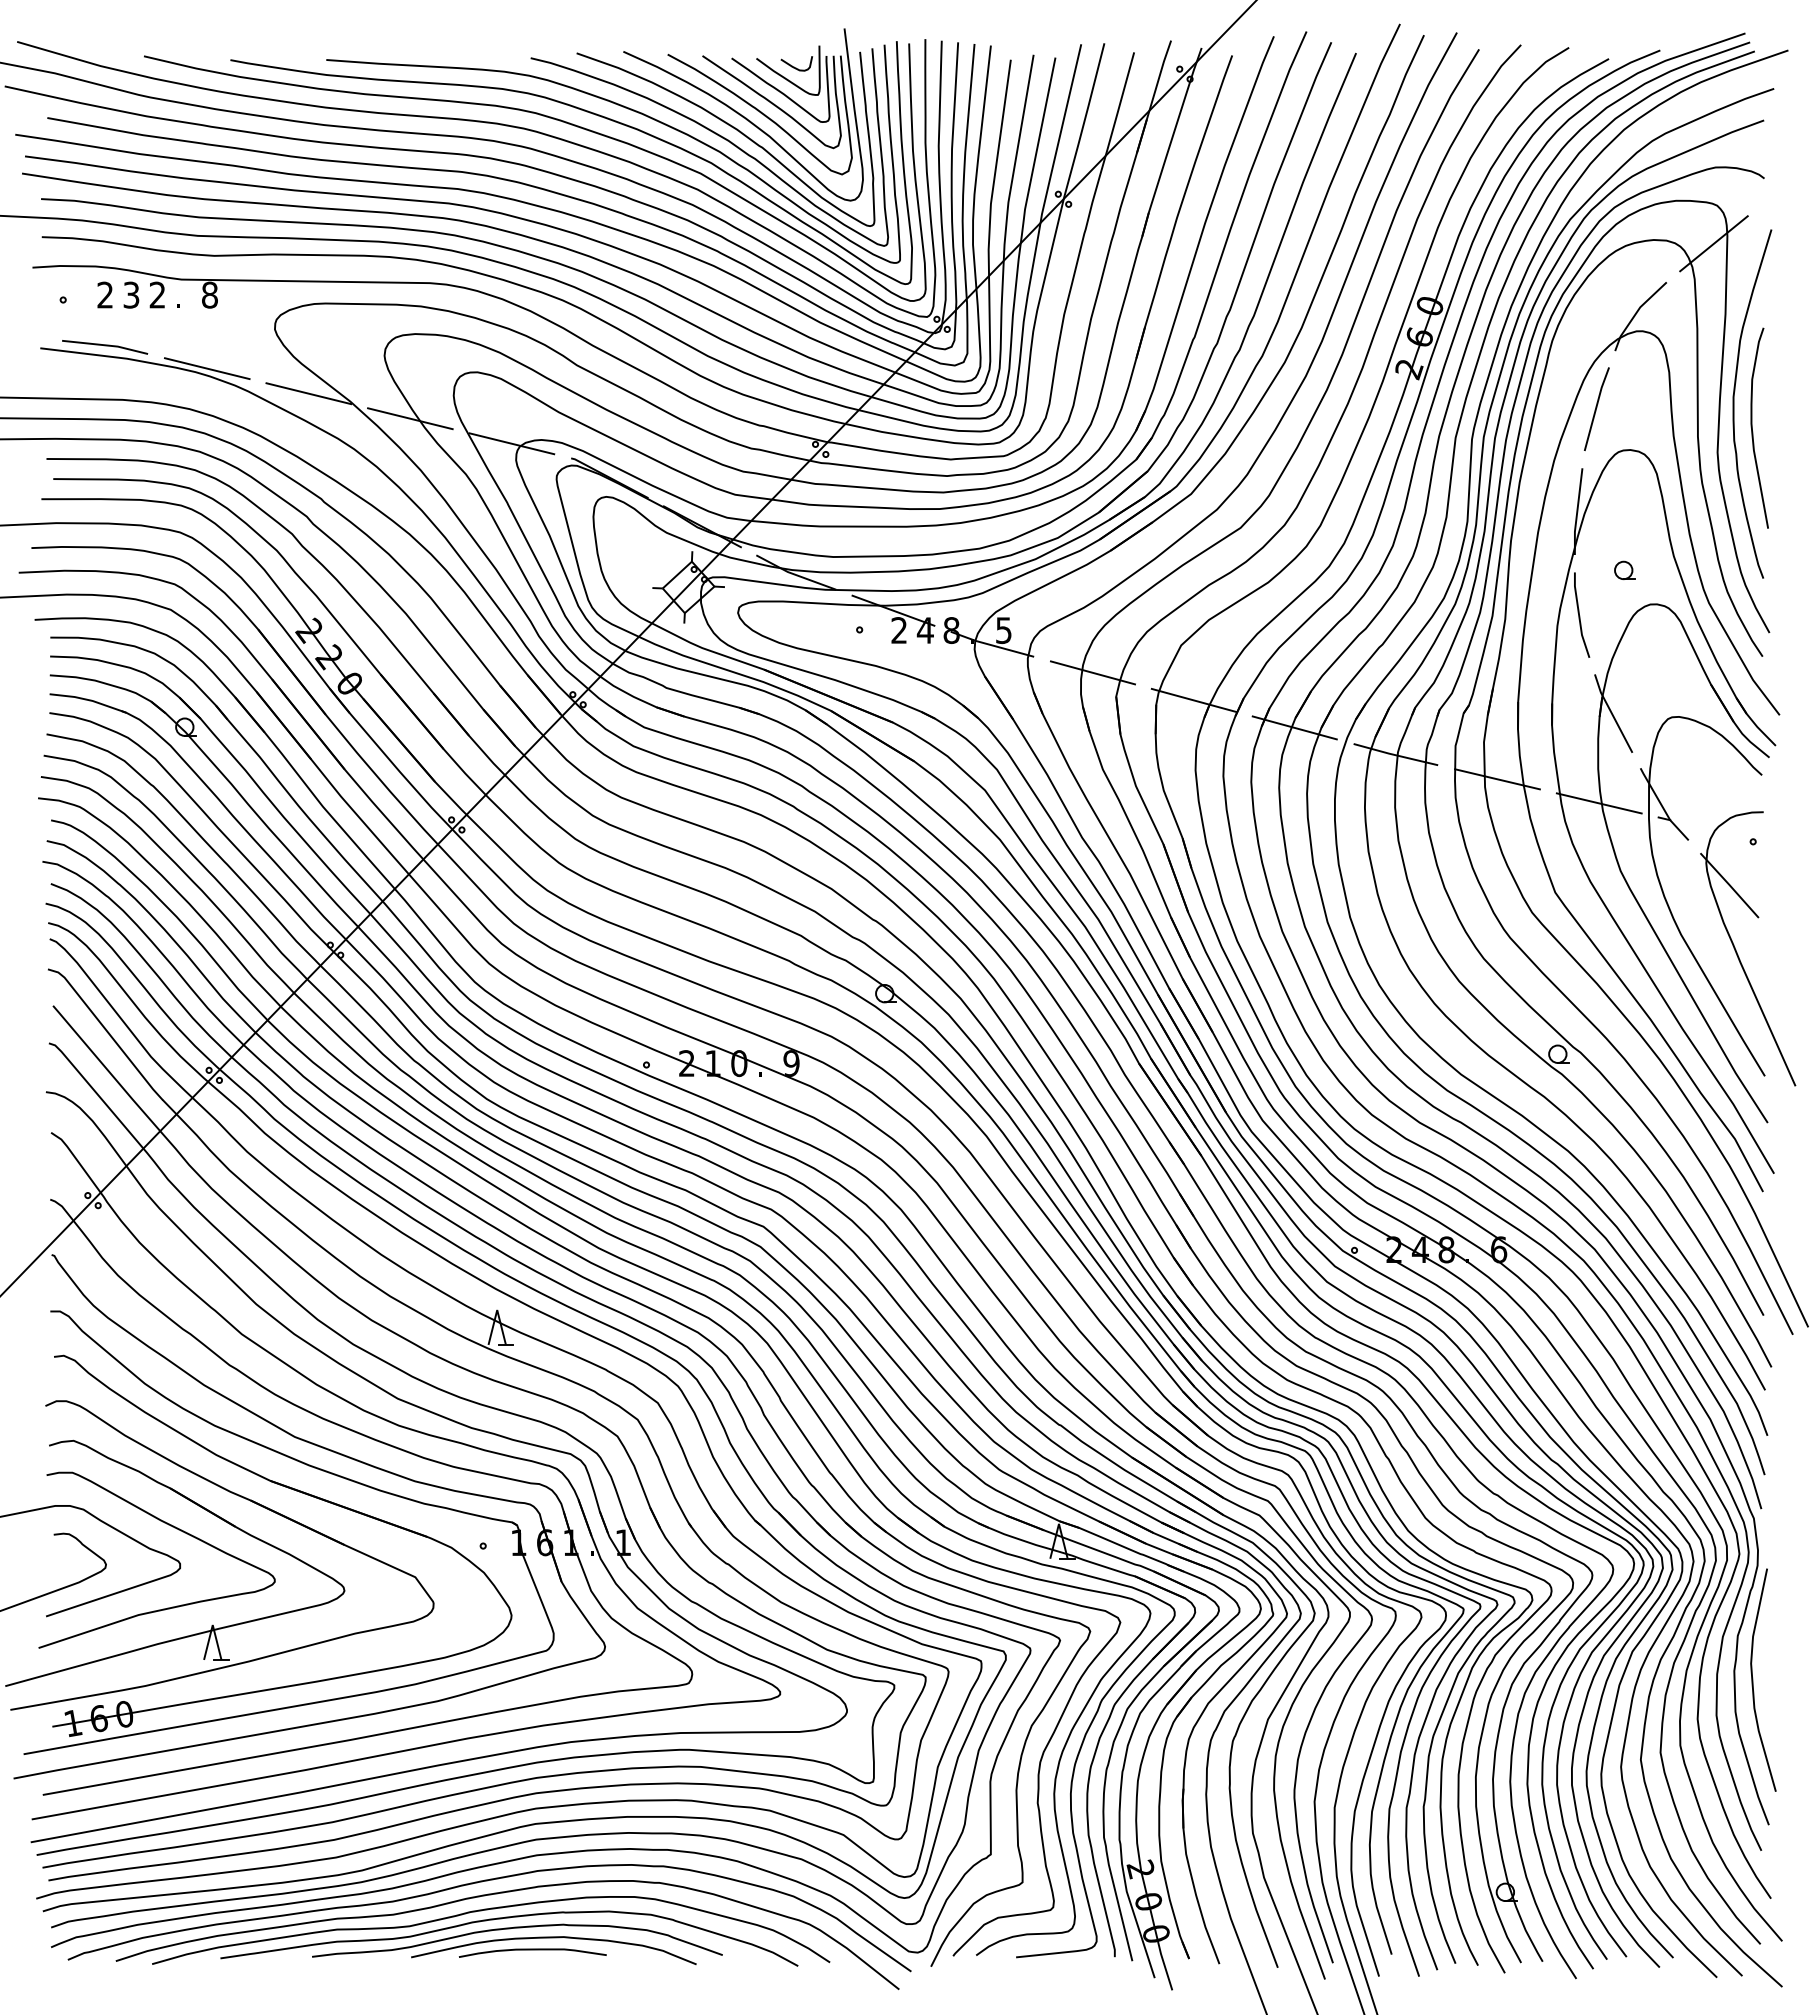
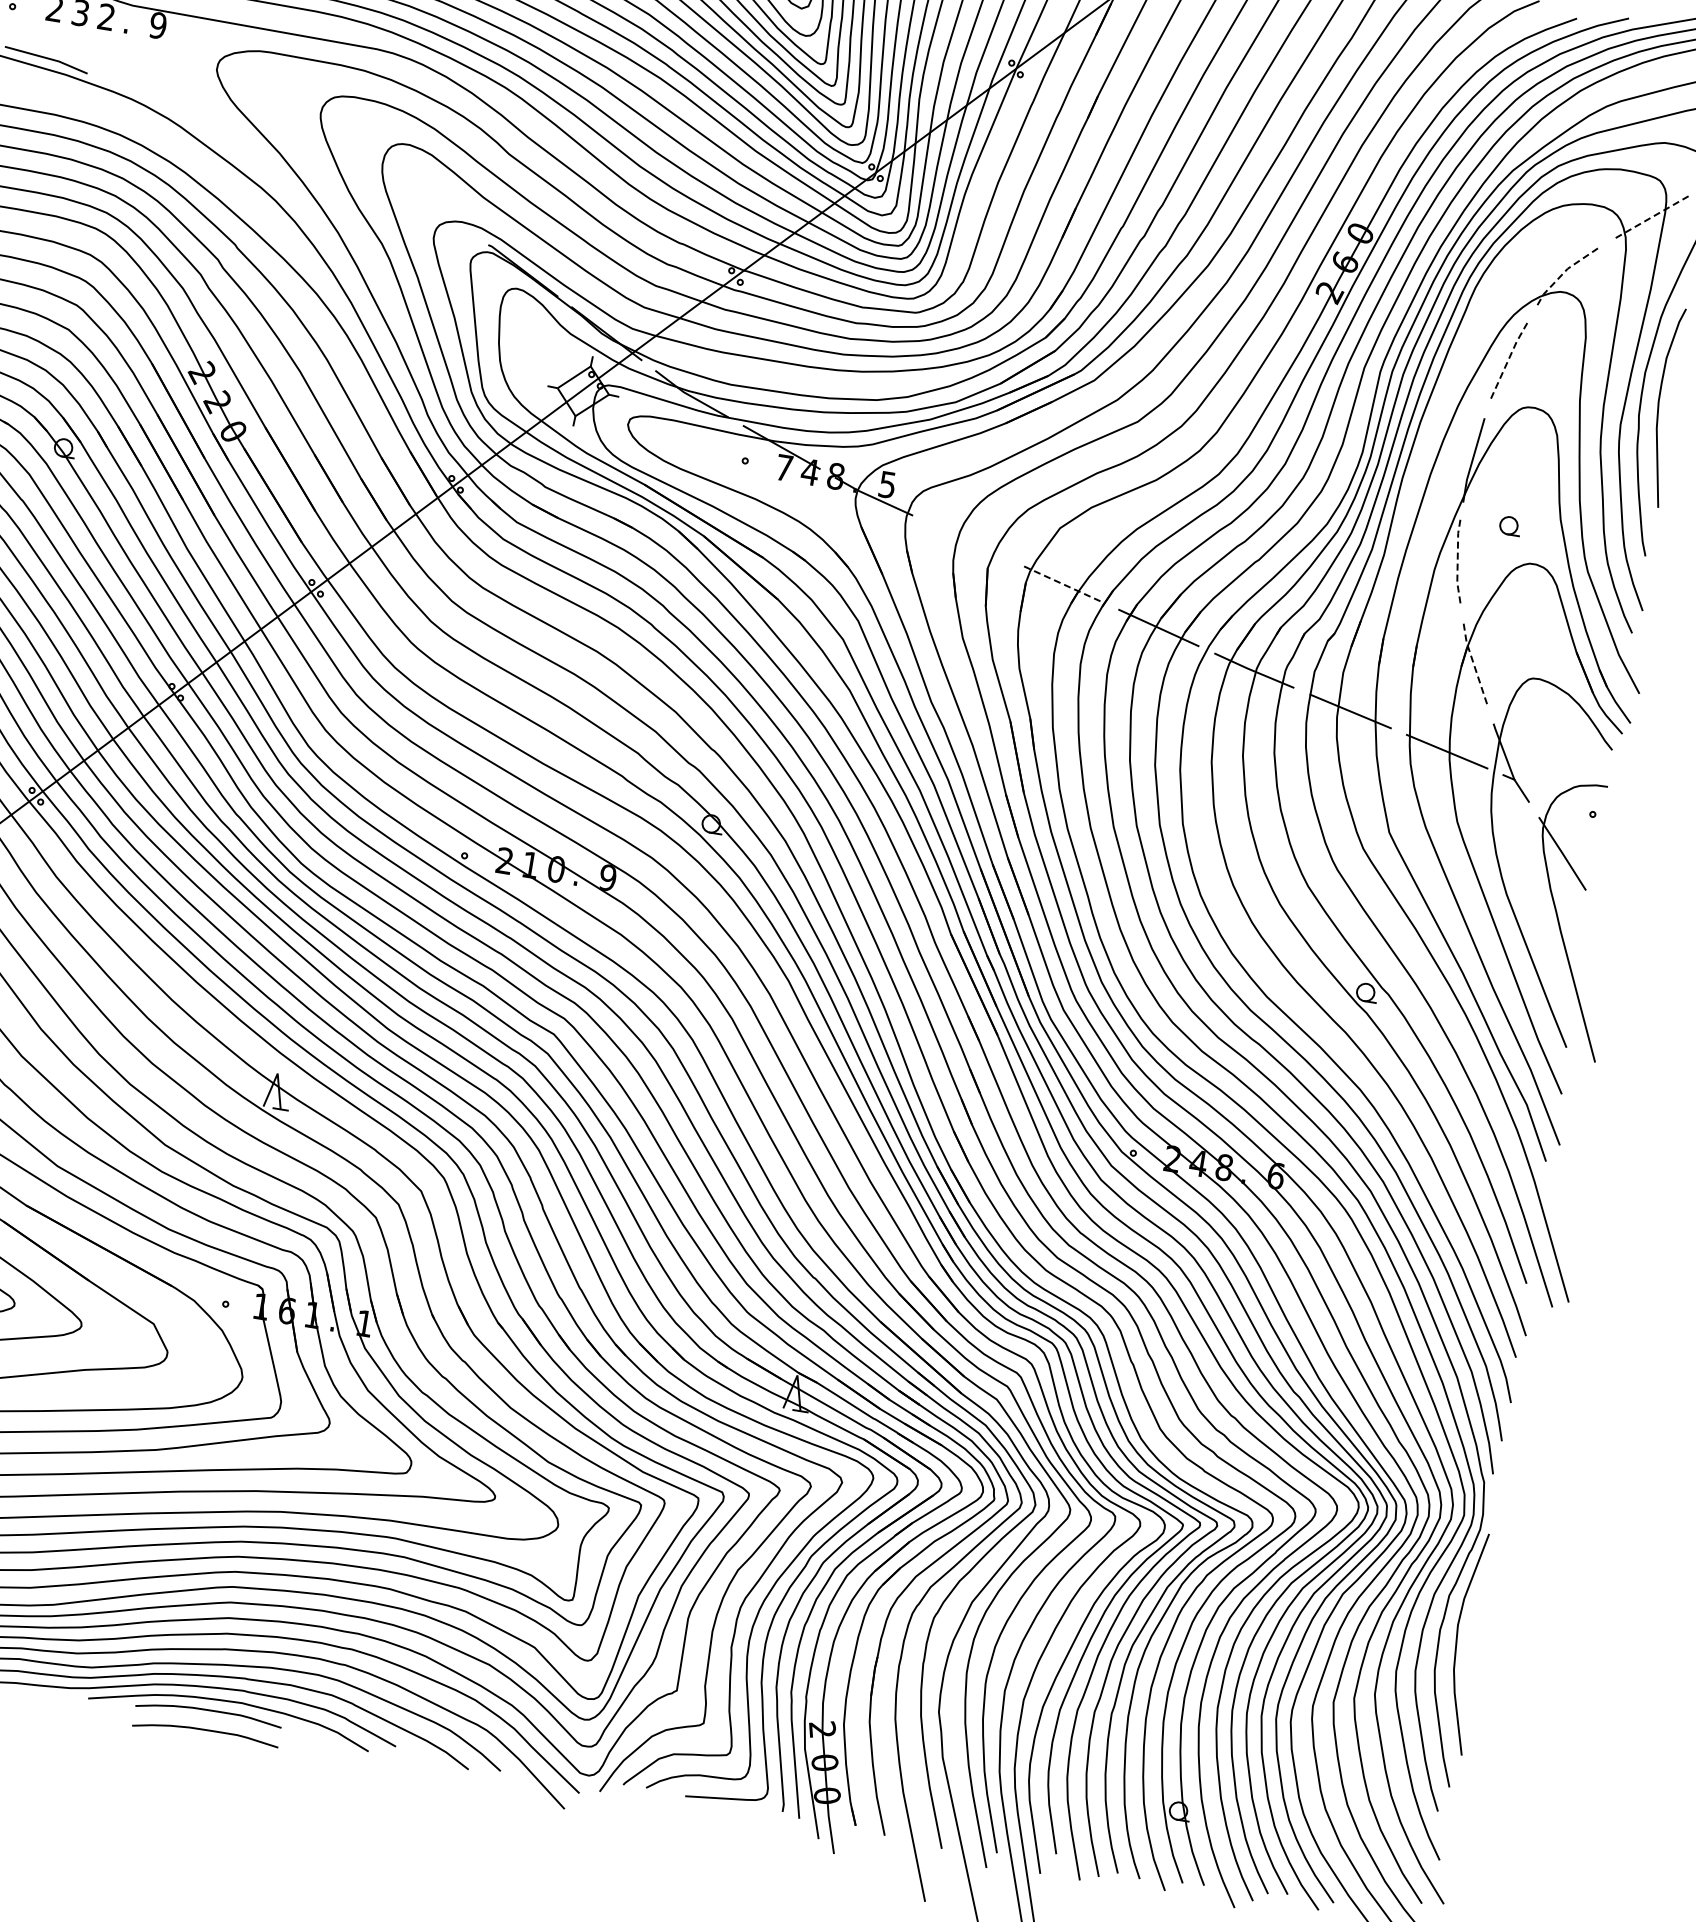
line: (1713, 243) -> (1650, 217), solid -> dashed
text: (209, 294) -> (157, 24), 8 -> 9
line: (1635, 313) -> (1562, 274), solid -> dashed
line: (206, 368) -> (142, 97), removed
line: (308, 393) -> (239, 138), removed
line: (1596, 408) -> (1508, 361), solid -> dashed
line: (410, 418) -> (336, 179), removed
line: (511, 443) -> (431, 220), removed
line: (1579, 616) -> (1457, 564), solid -> dashed
text: (898, 630) -> (783, 467), 2 -> 7
line: (1092, 672) -> (968, 540), removed
line: (1193, 700) -> (1063, 584), solid -> dashed
line: (1611, 713) -> (1473, 664), solid -> dashed
curve: (532, 1970) -> (205, 1731), added

